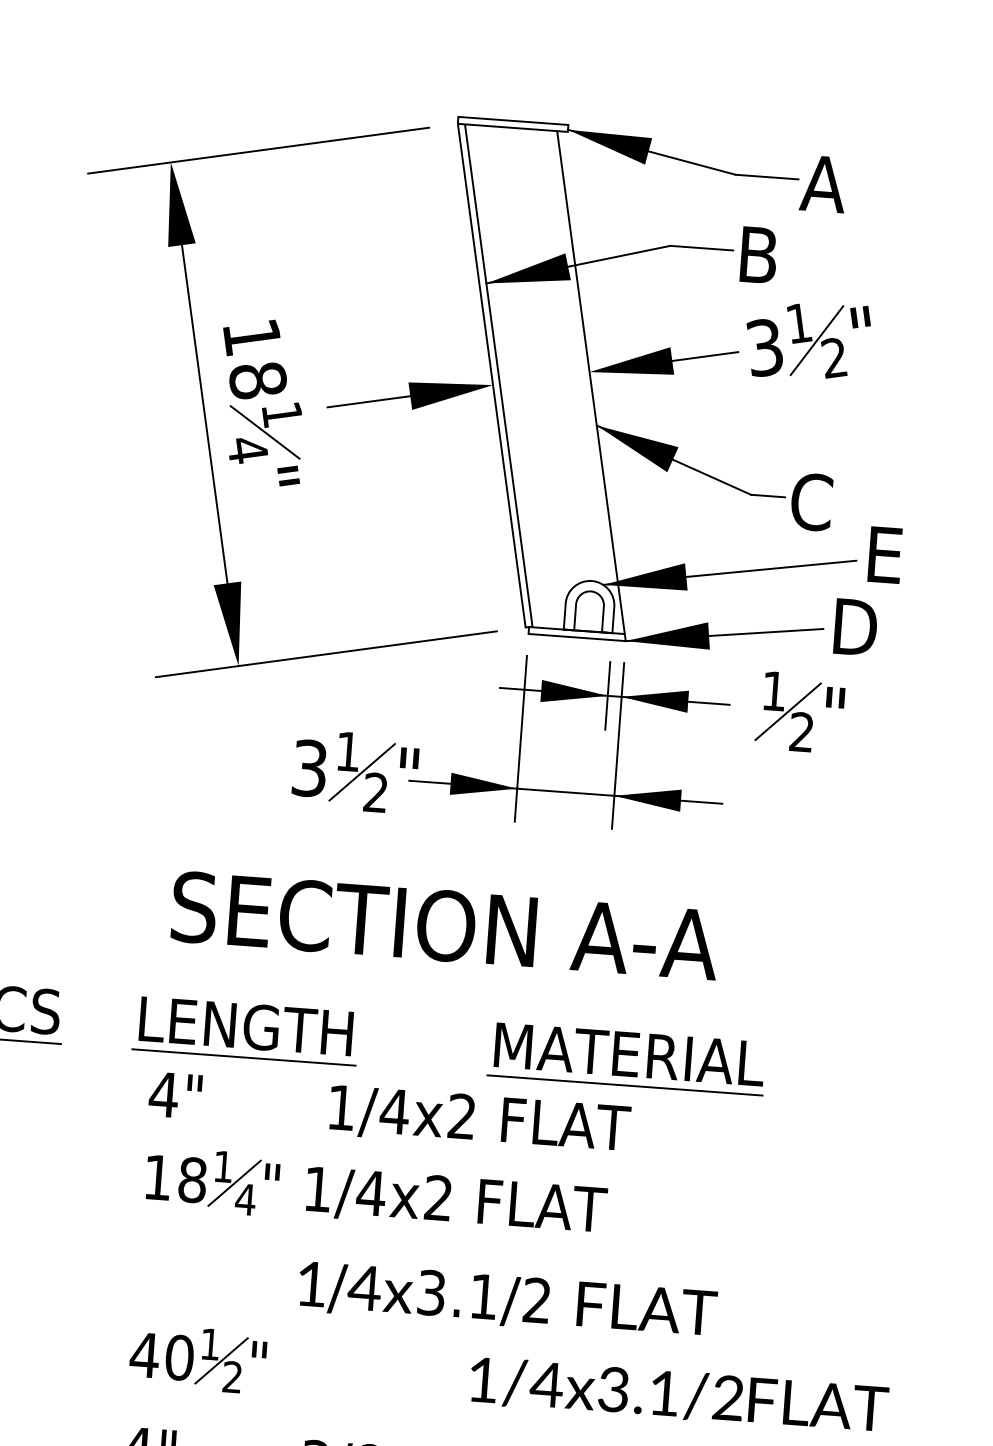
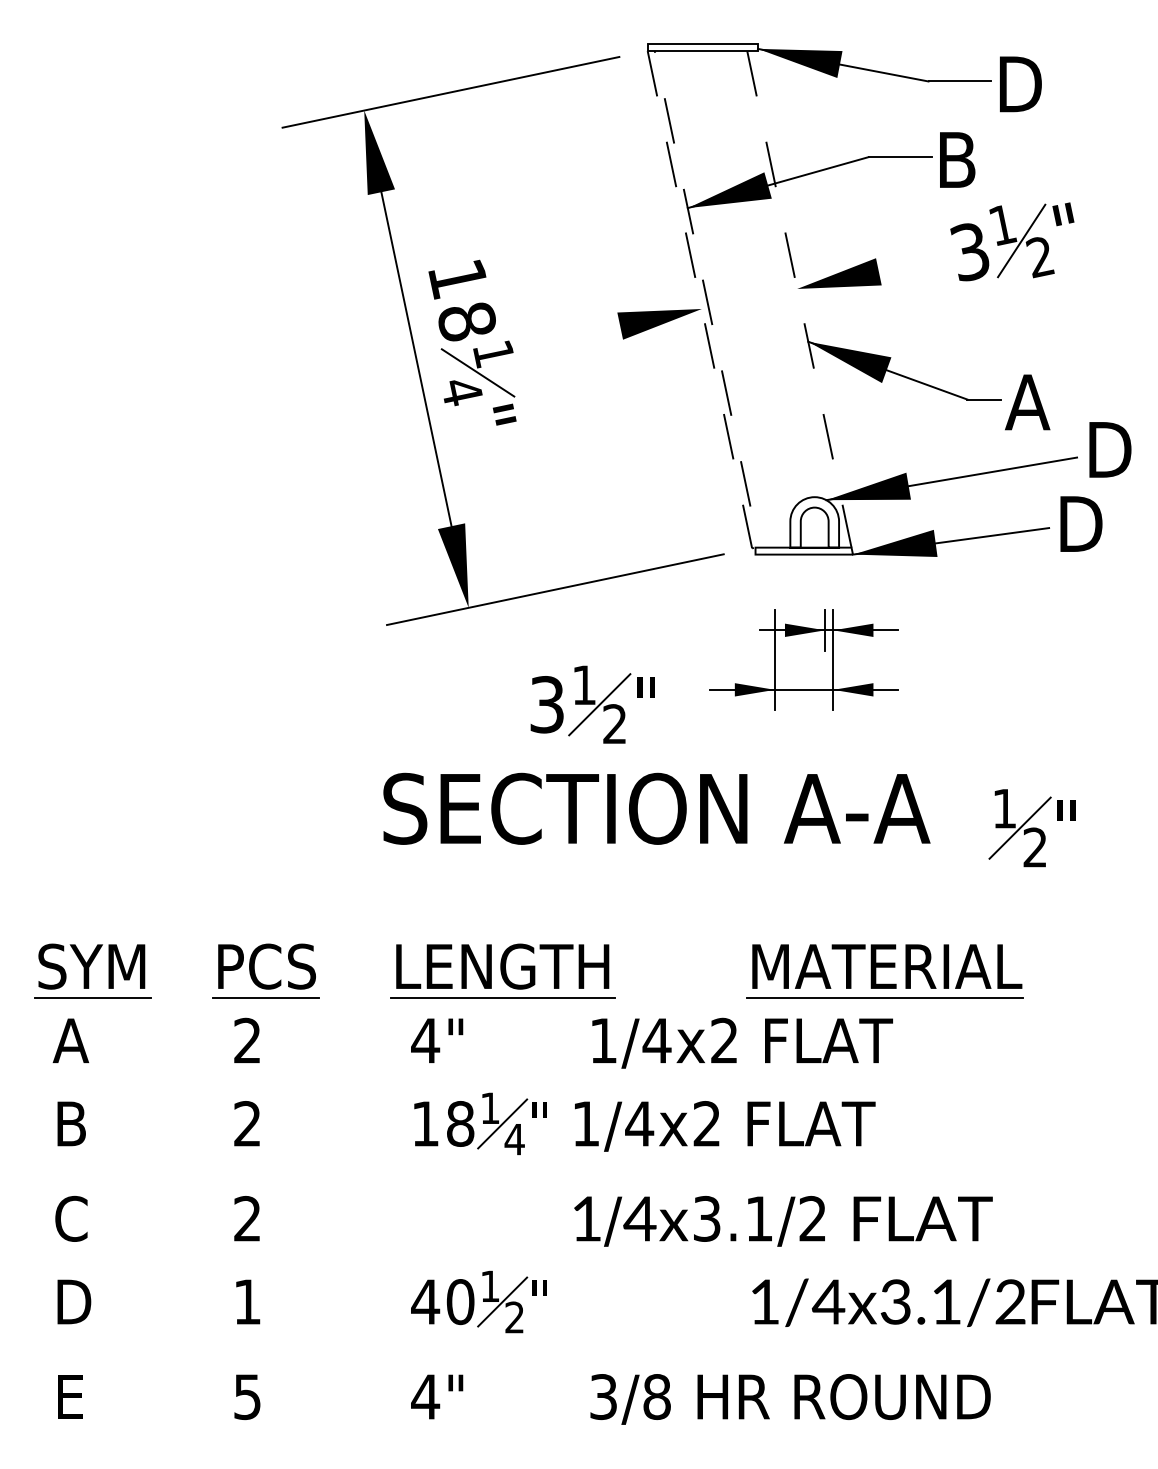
text: (824, 184) -> (1017, 84), A -> D
line: (704, 355) -> (910, 264), removed
line: (591, 382) -> (799, 299), solid -> dashed
line: (369, 401) -> (579, 334), removed
text: (810, 502) -> (1027, 402), C -> A
text: (890, 555) -> (1110, 449), E -> D
line: (529, 626) -> (755, 547), solid -> dashed
part: (799, 712) -> (1031, 828), moved
part: (568, 742) -> (803, 659), size x0.6
text: (444, 925) -> (656, 808), moved

